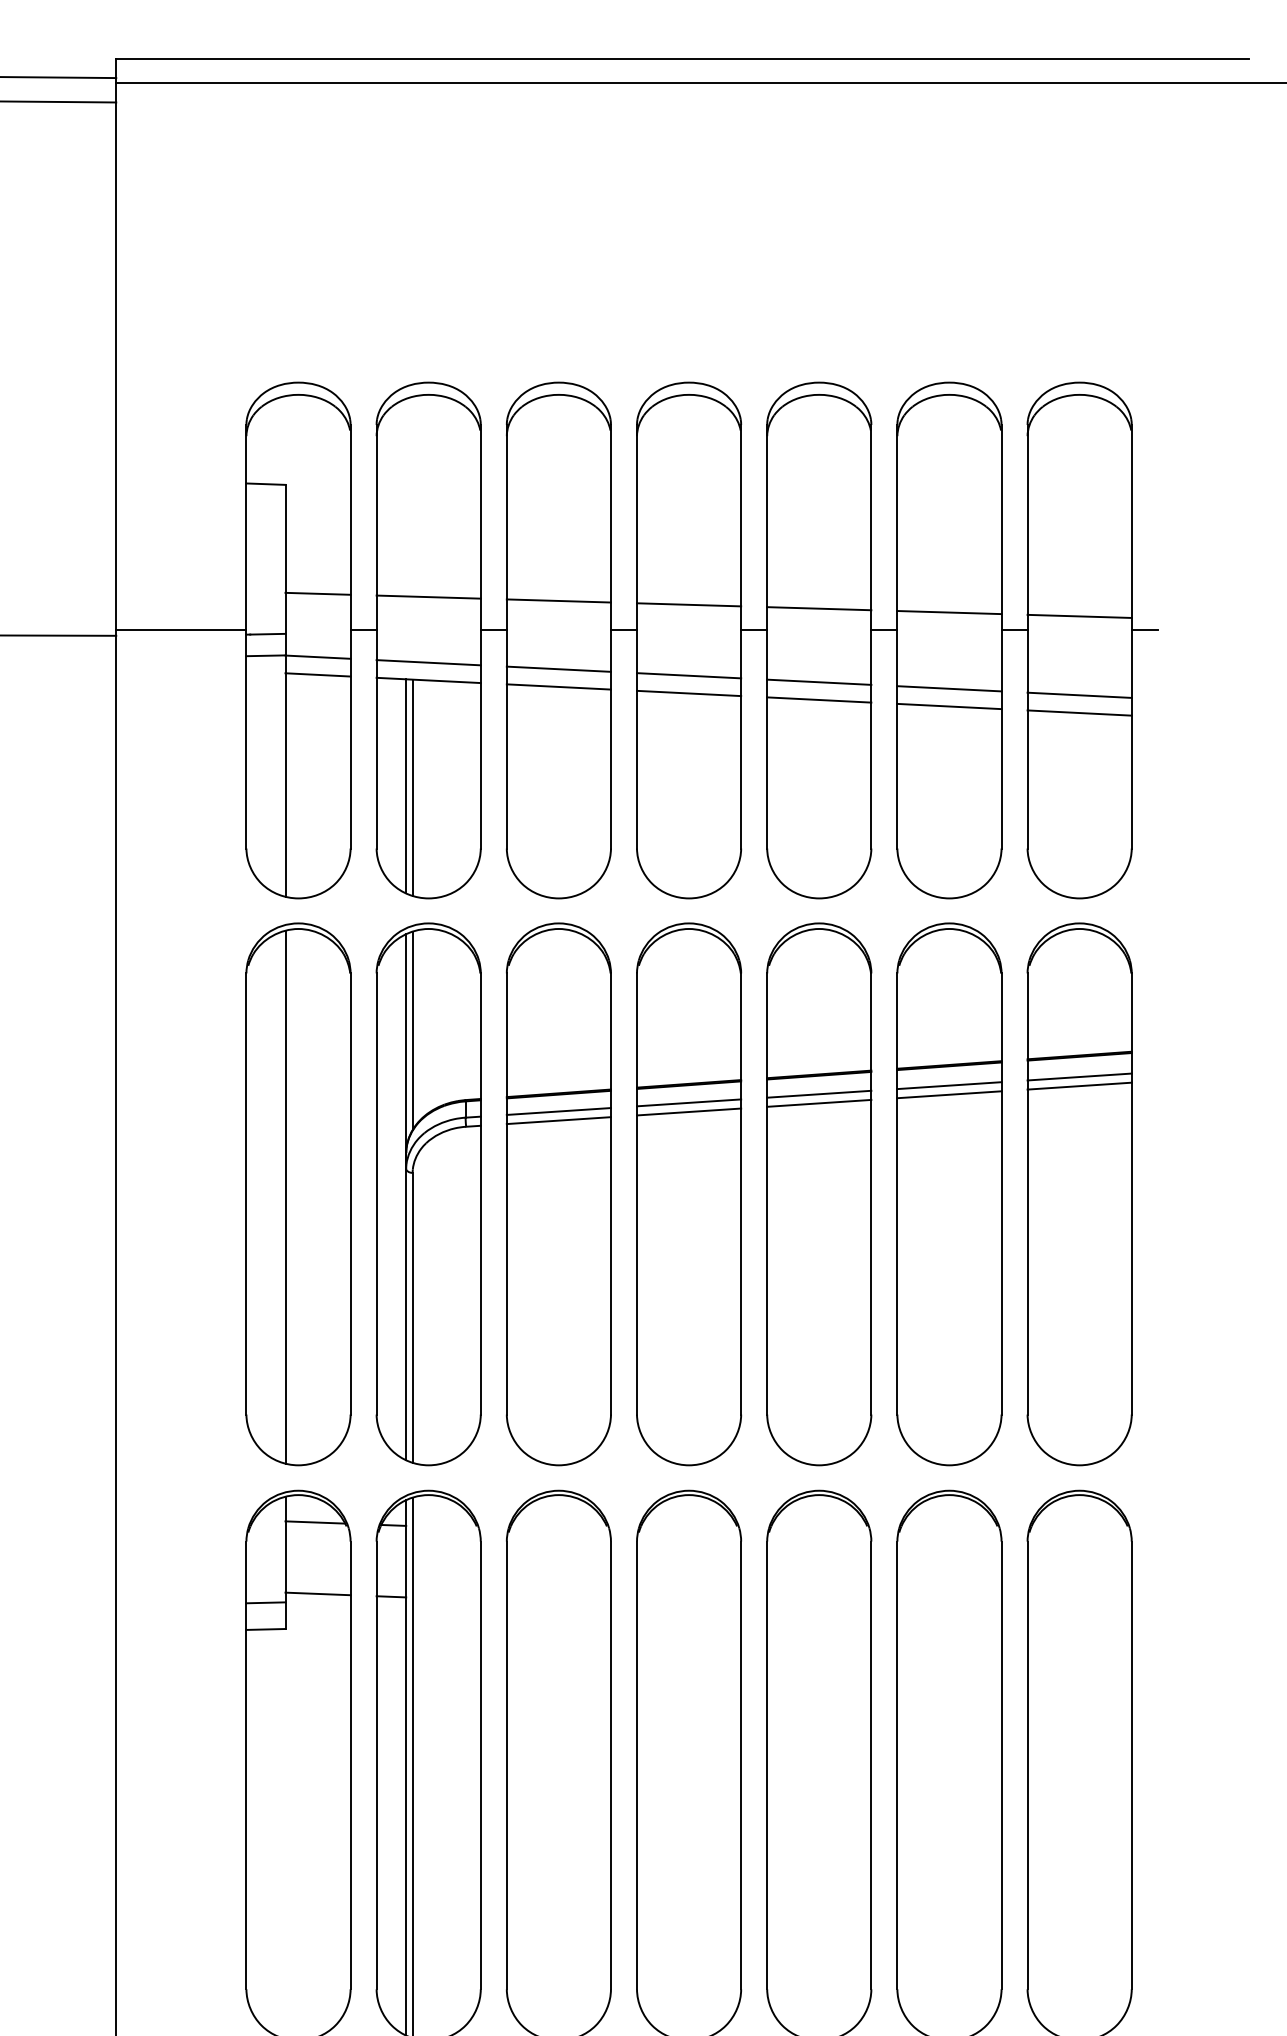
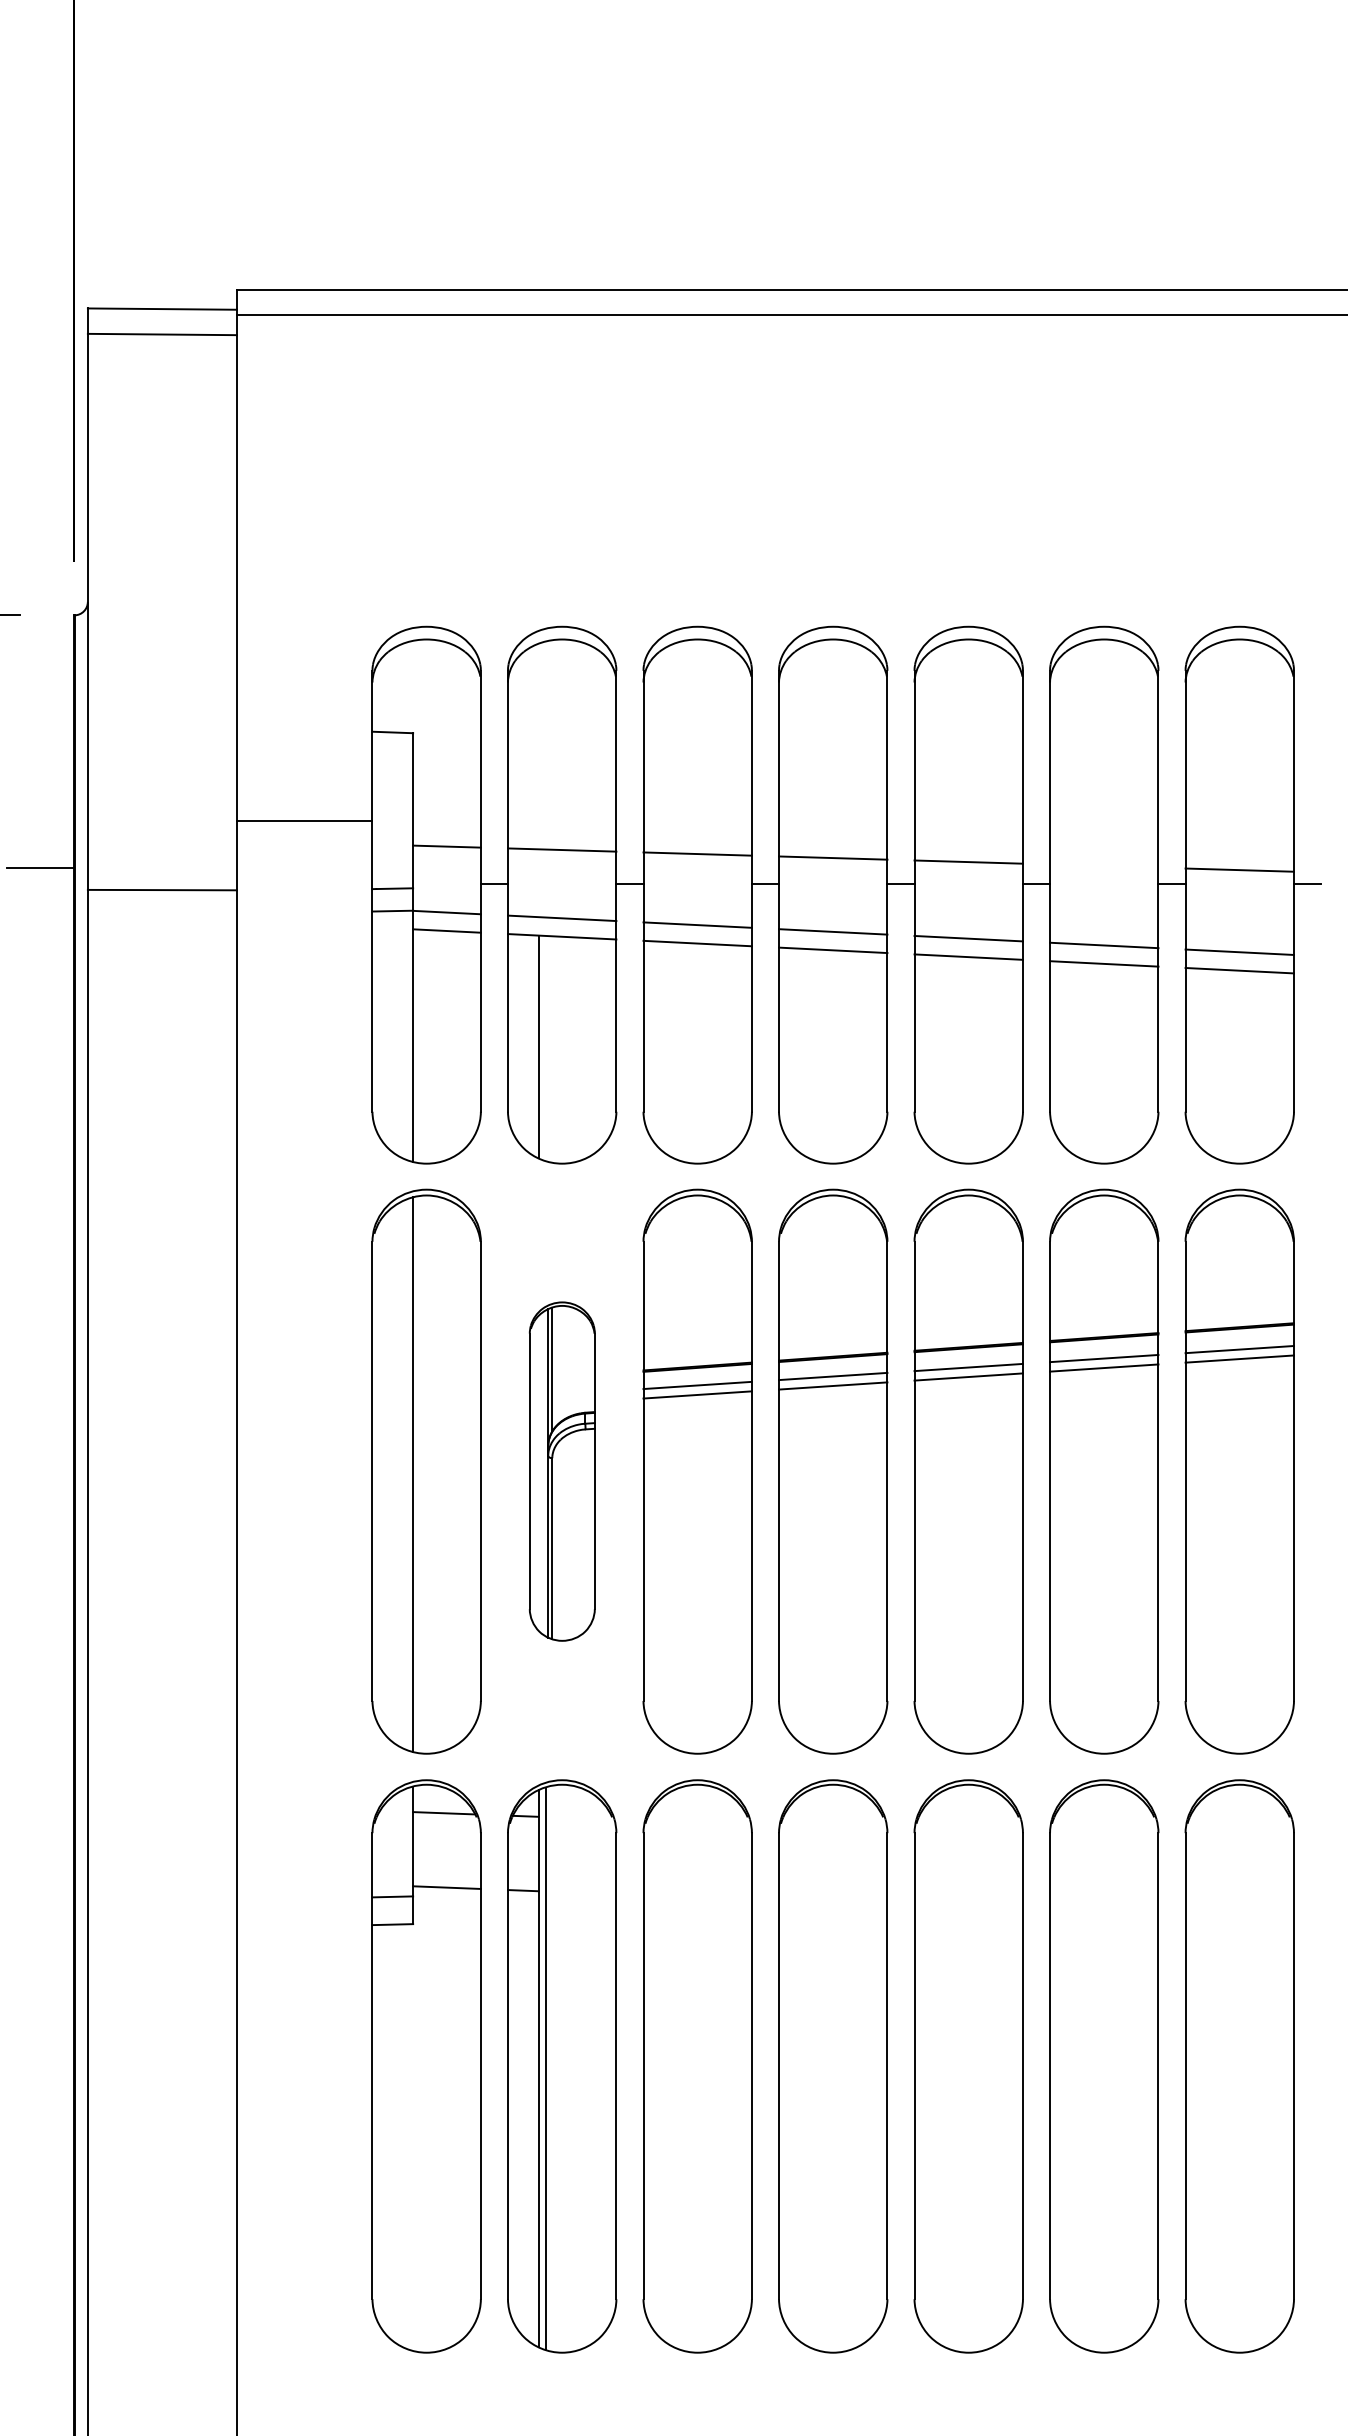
line: (949, 611) -> (1104, 865), removed
line: (181, 630) -> (304, 821), moved
line: (412, 786) -> (545, 1047), removed
part: (429, 1194) -> (562, 1471), size x0.6

